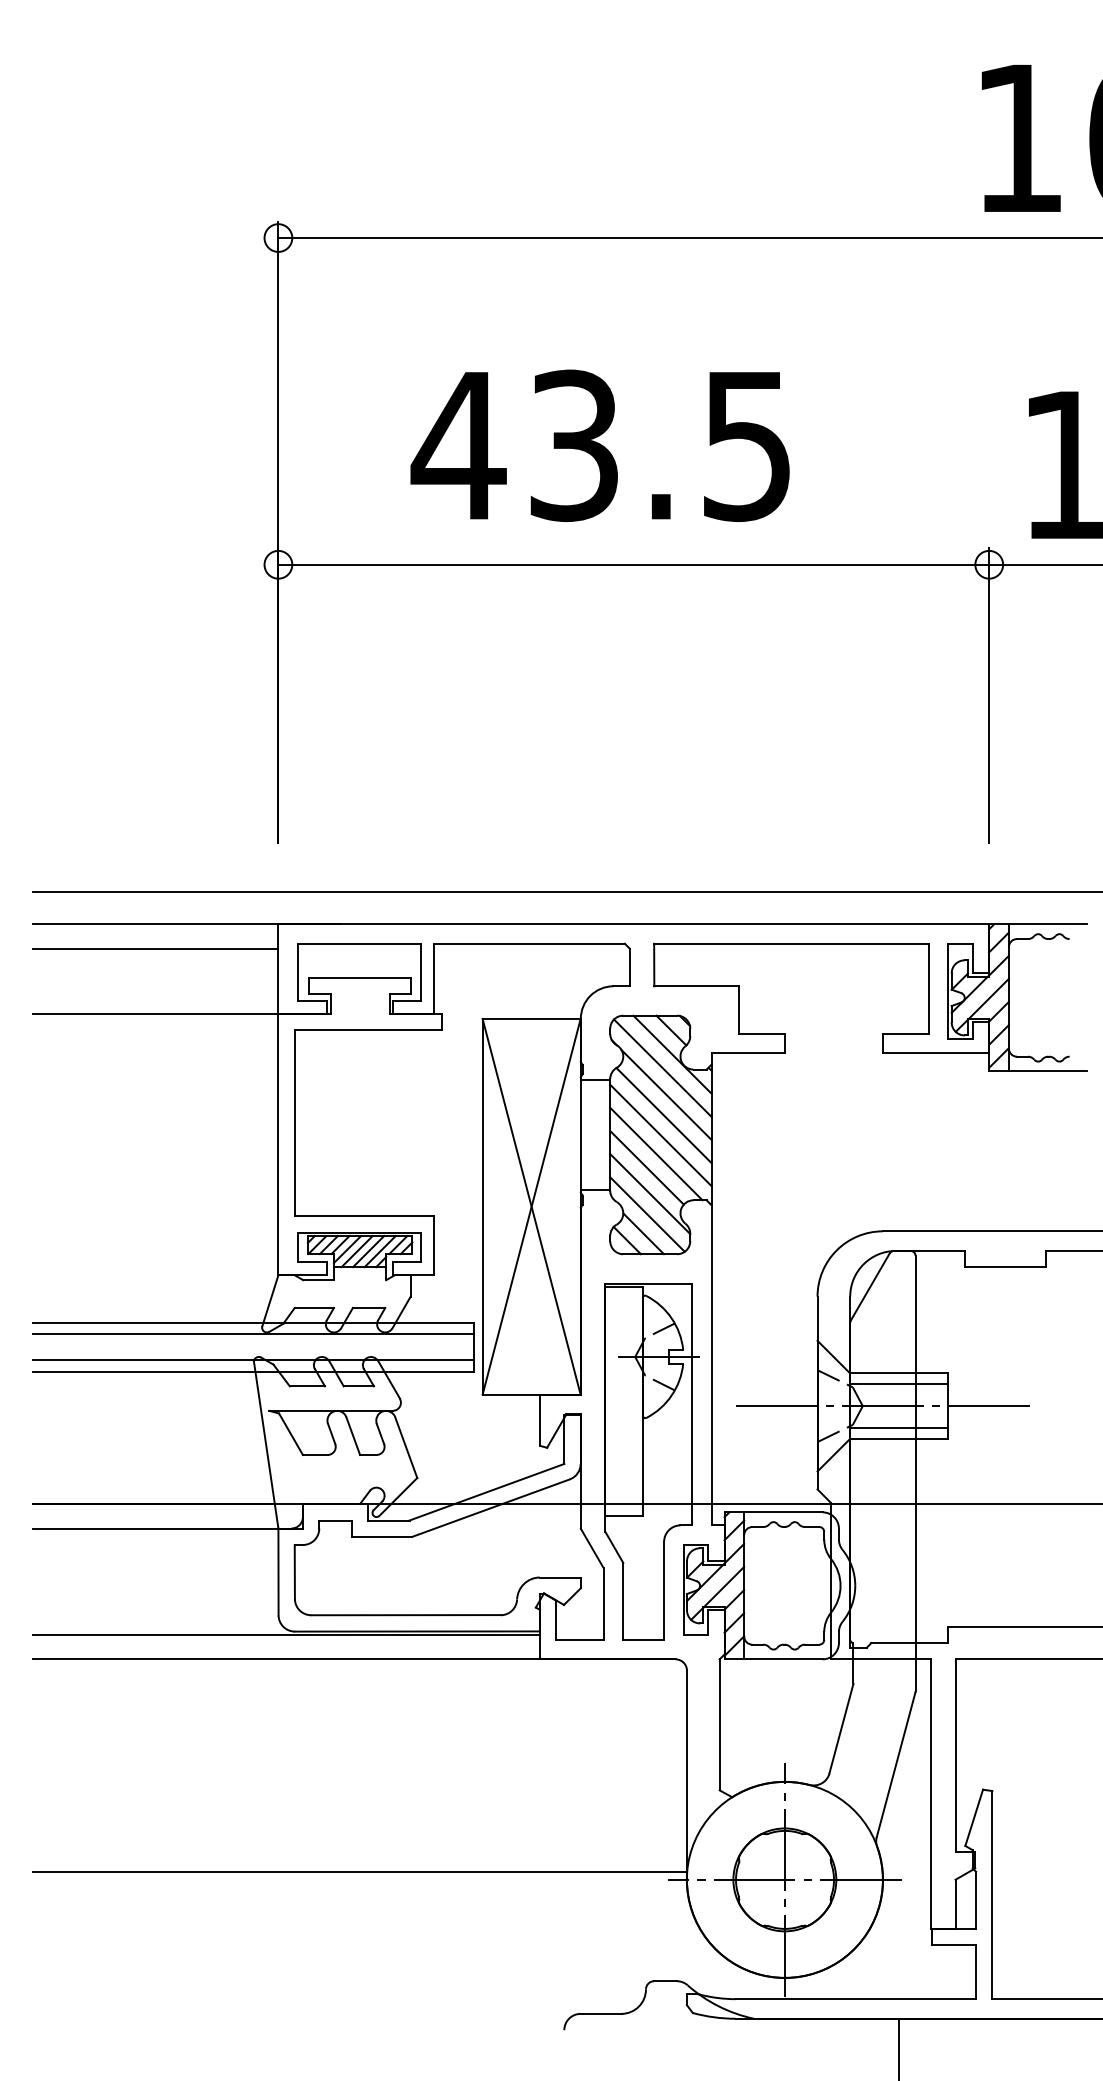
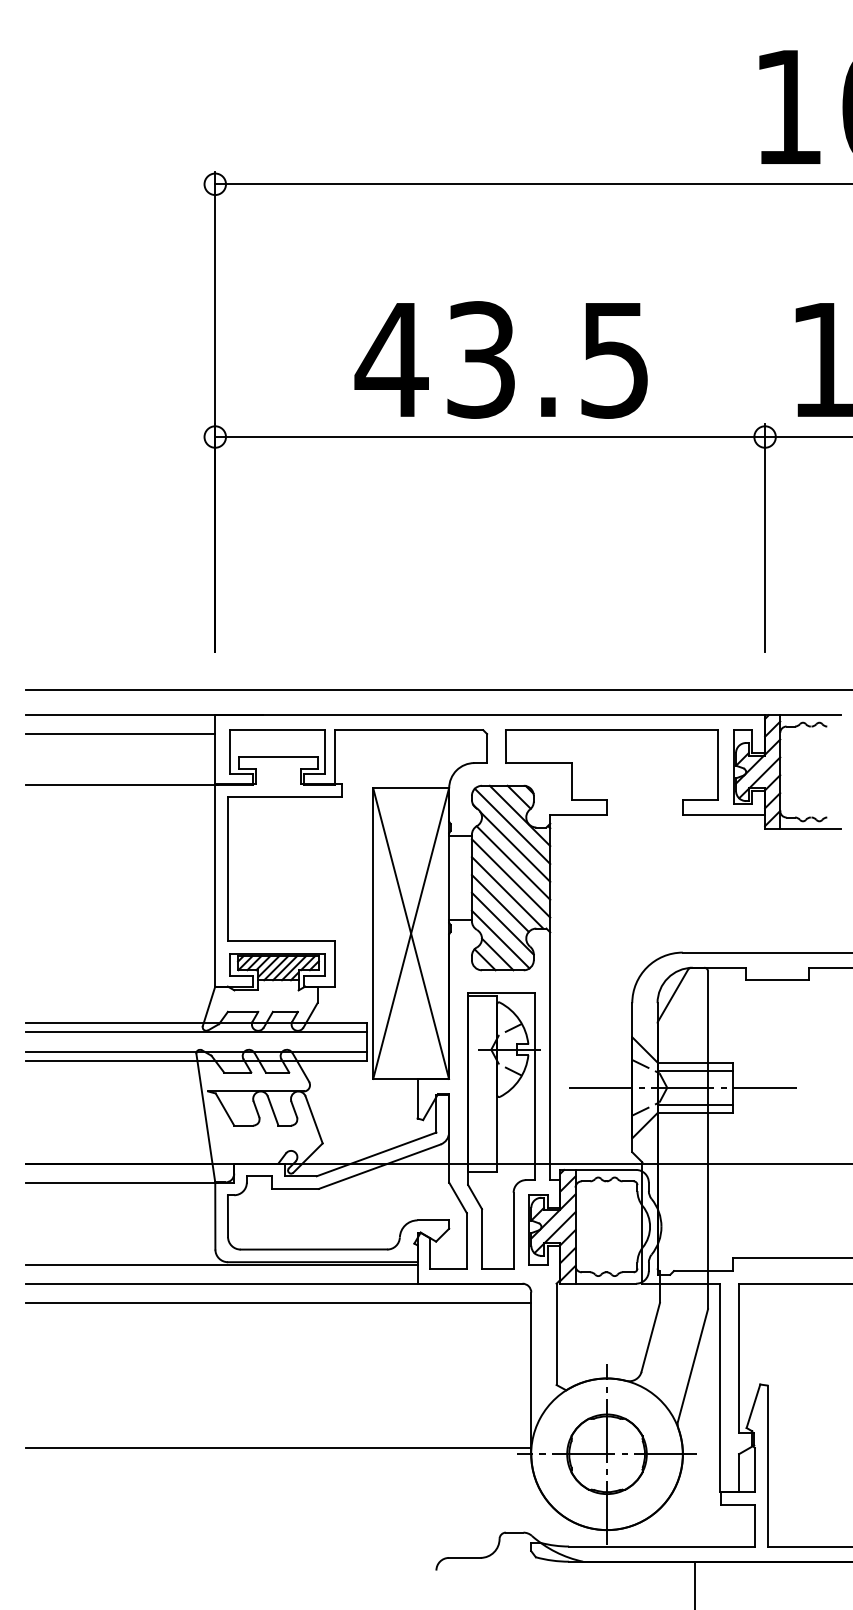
text: (599, 445) -> (500, 359), moved
line: (360, 1683) -> (278, 1302), added

